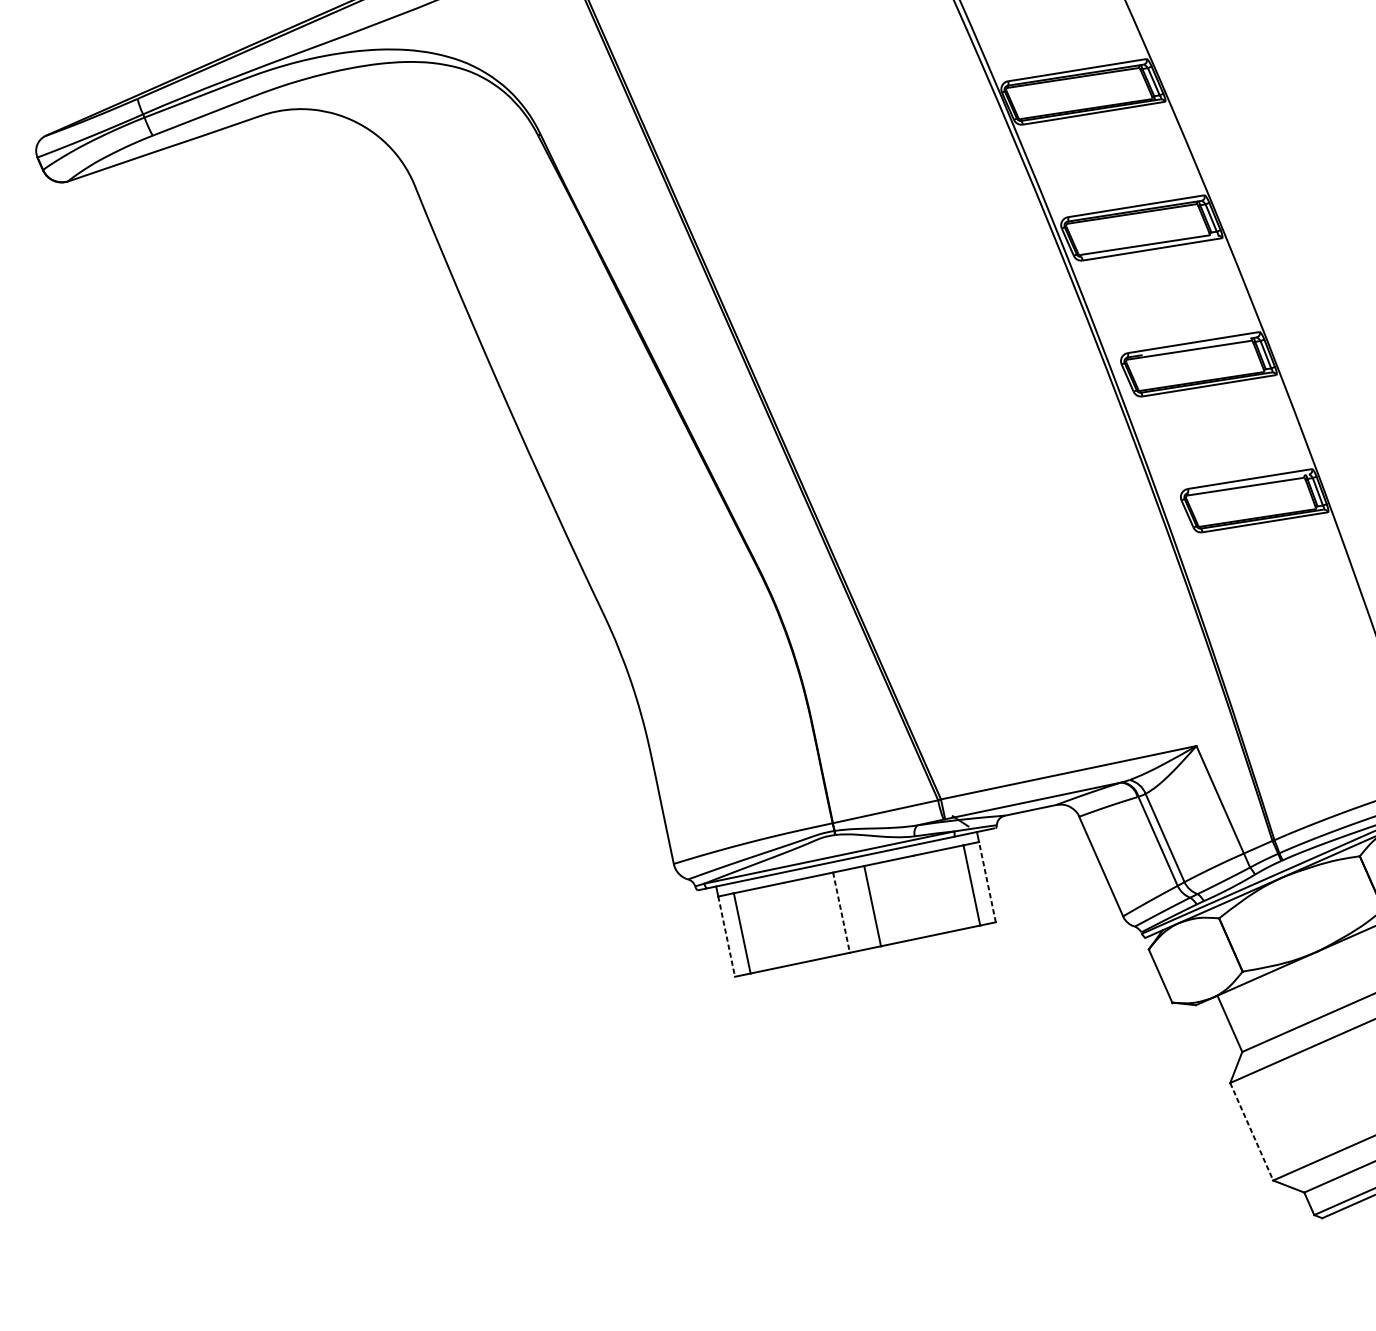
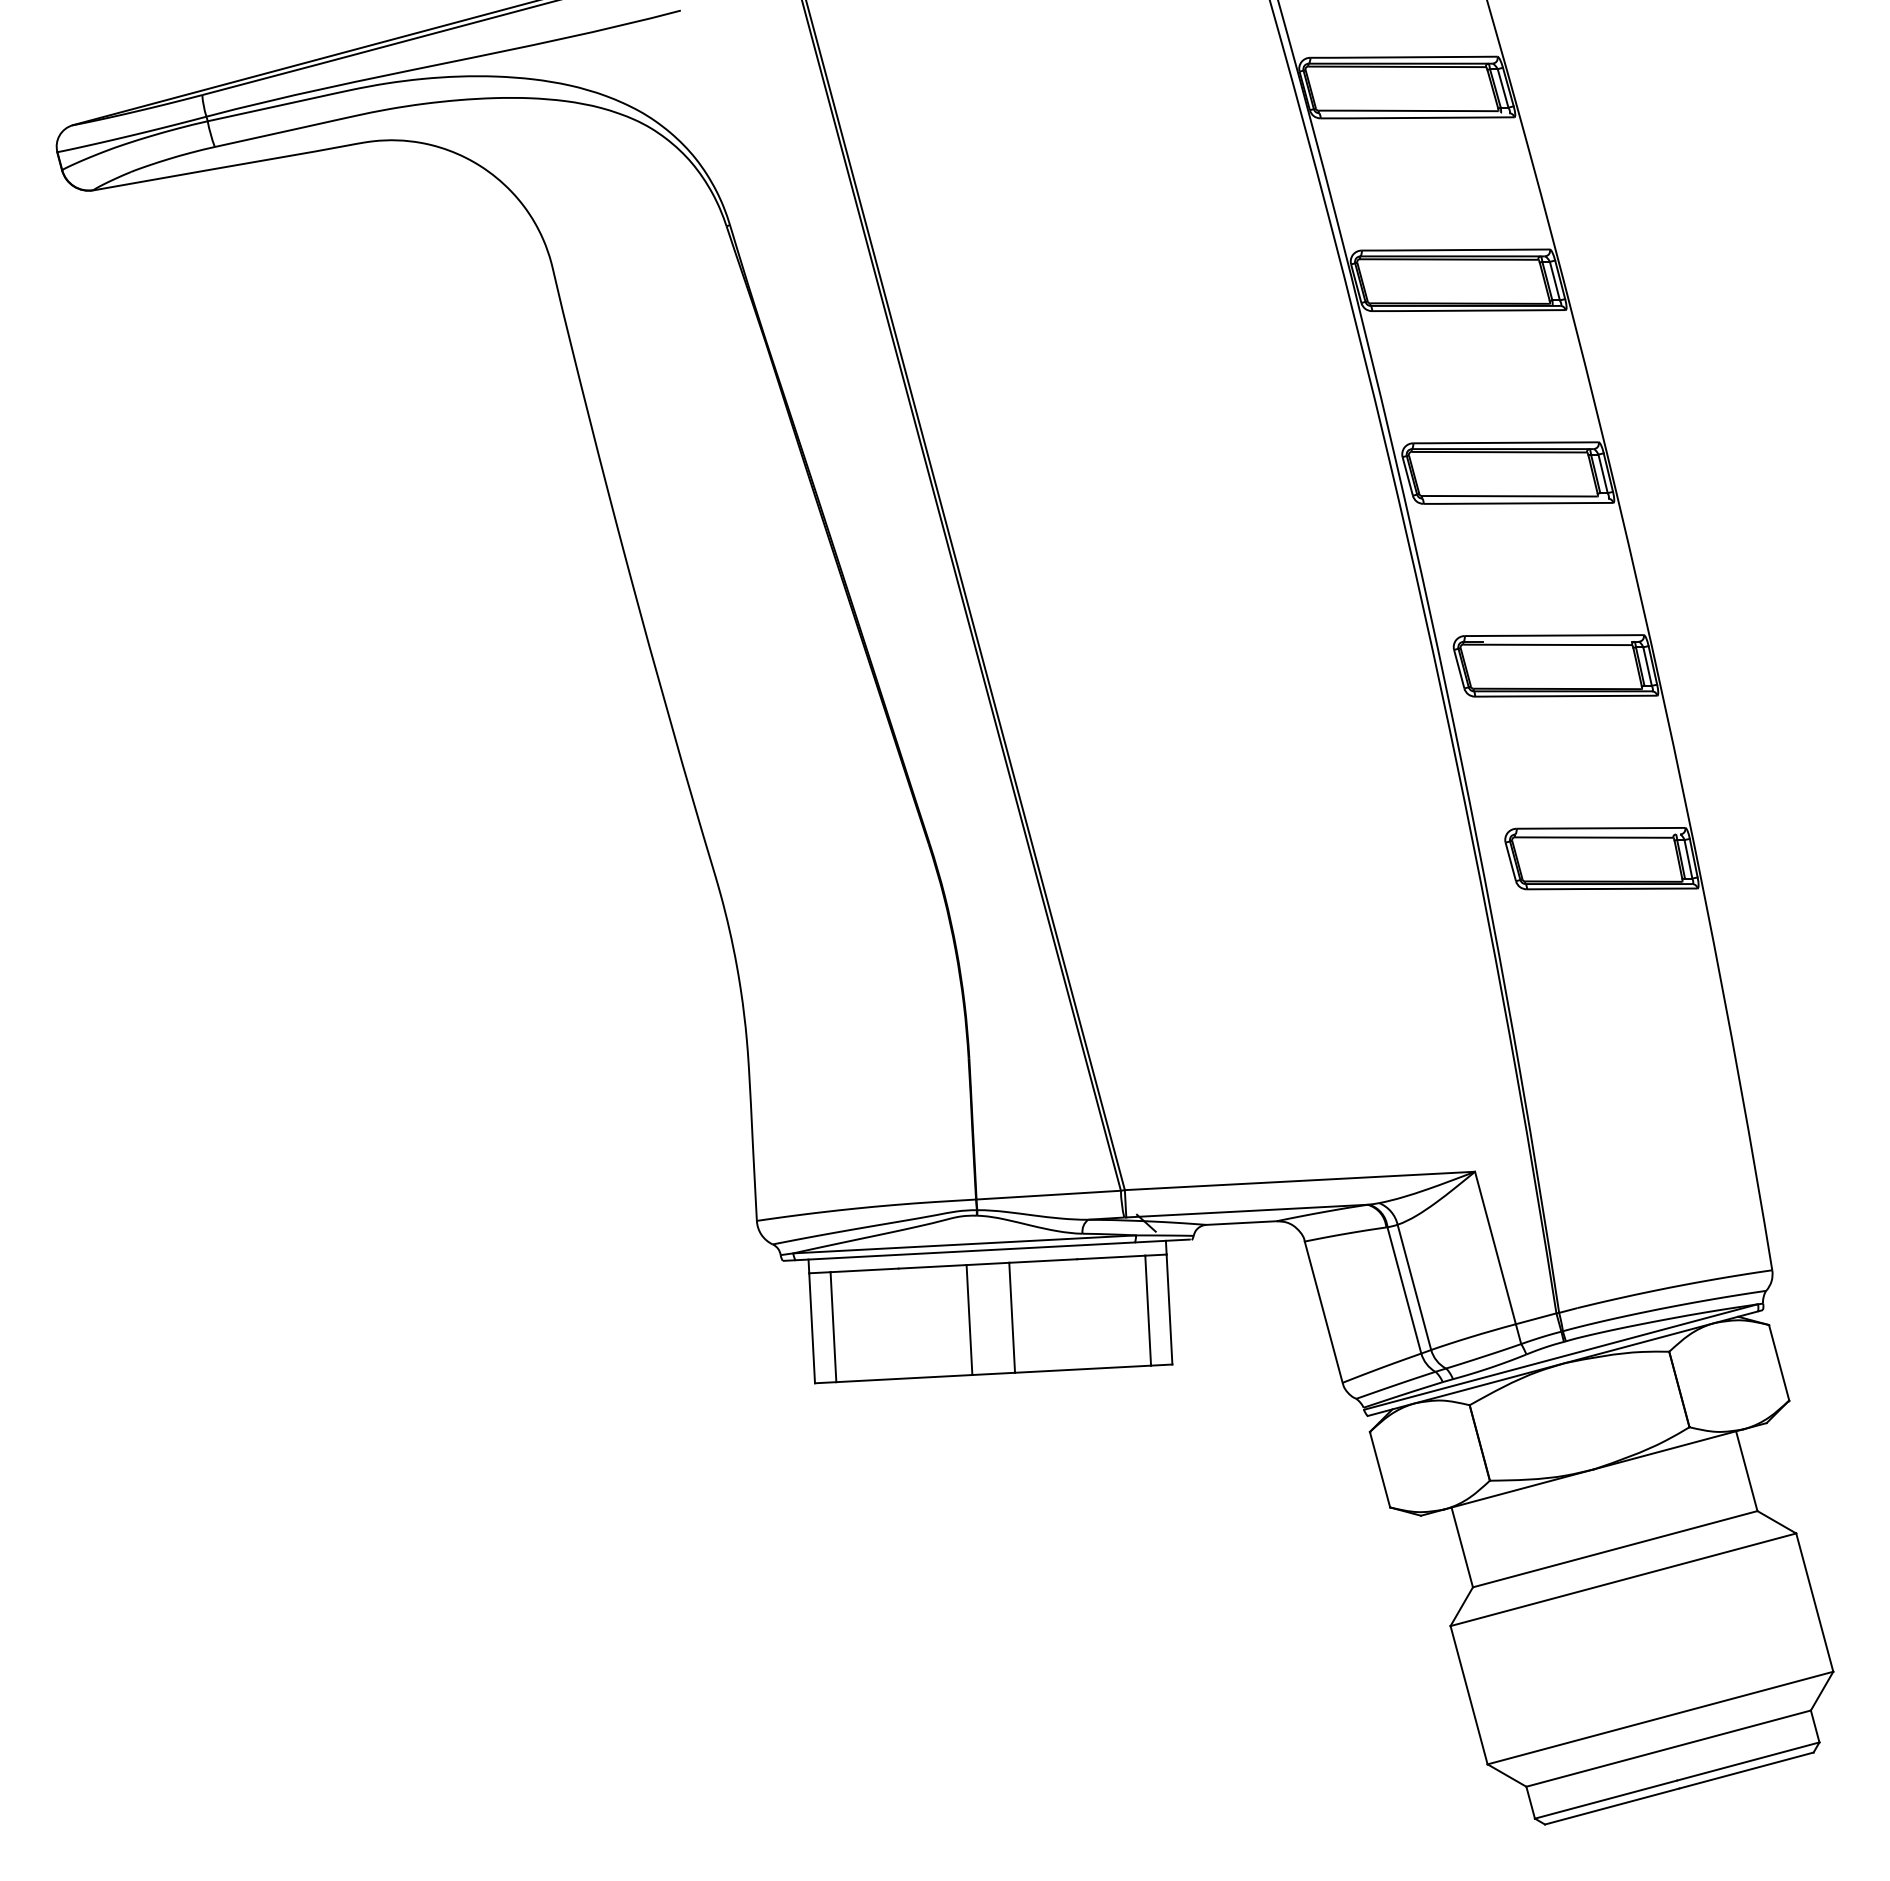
line: (987, 882) -> (1169, 1309), dashed -> solid
line: (841, 913) -> (969, 1320), dashed -> solid
line: (726, 936) -> (812, 1328), dashed -> solid
line: (1252, 1131) -> (1469, 1695), dashed -> solid

